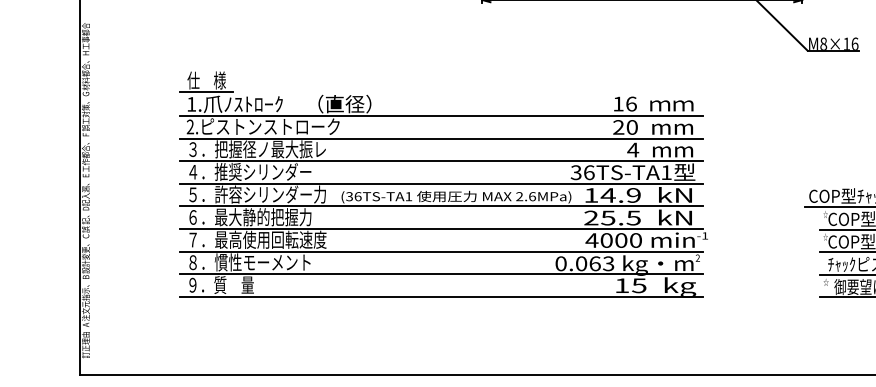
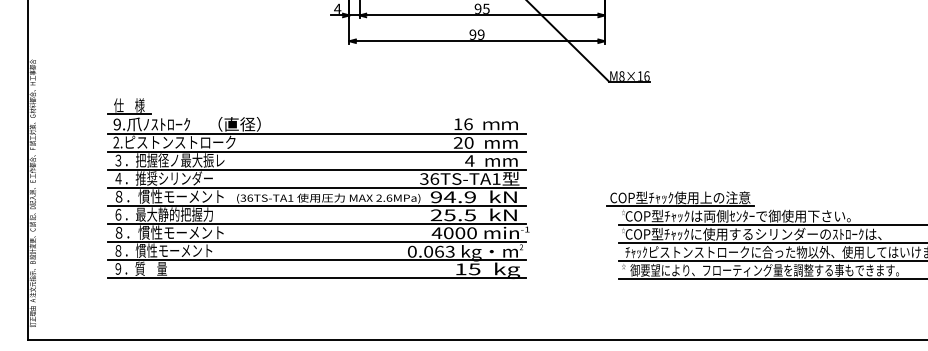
text: (190, 104) -> (116, 124), 1. -> 9.
text: (257, 194) -> (169, 196), ５．許容シリンダー力 -> ８．慣性モーメント
text: (590, 195) -> (435, 197), 14.9 -> 94.9
text: (257, 239) -> (169, 232), ７．最高使用回転速度 -> ８．慣性モーメント

